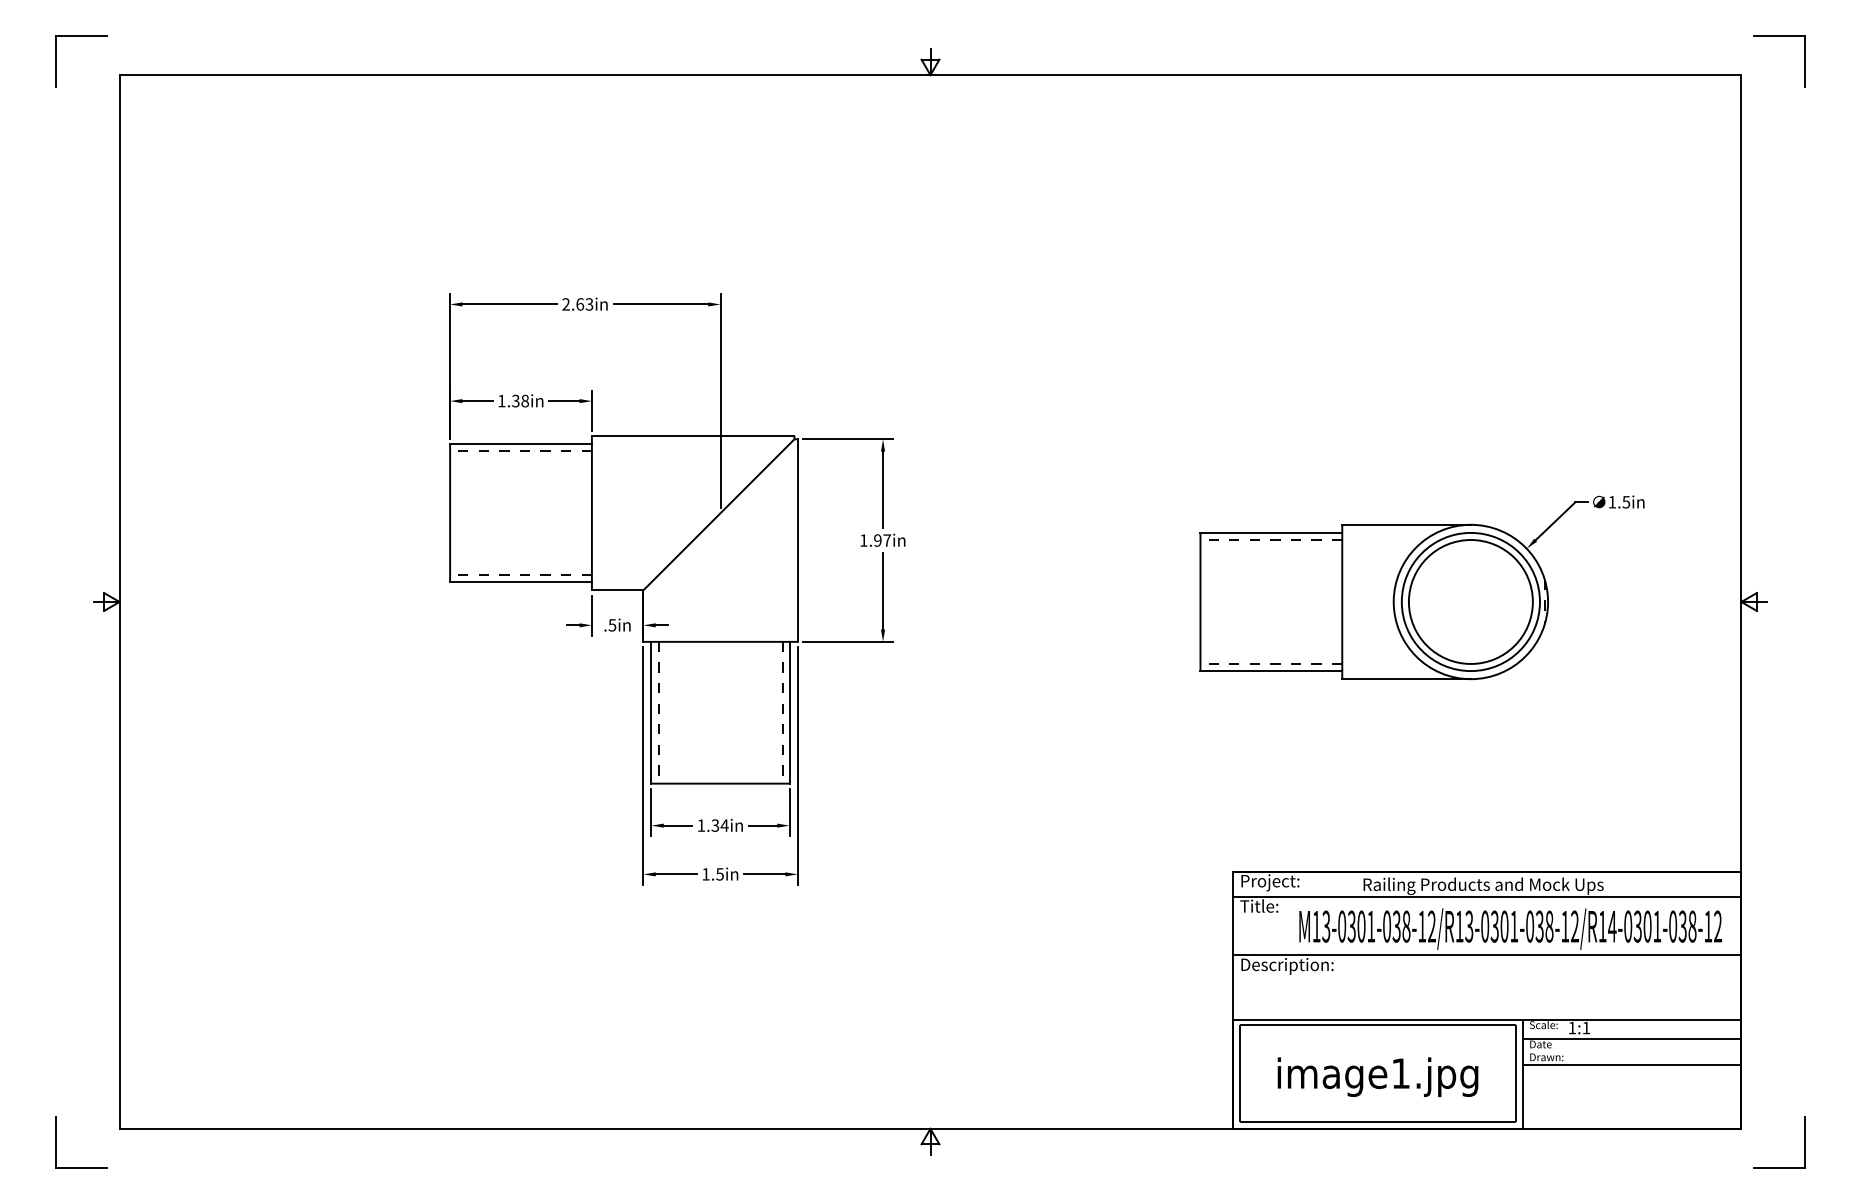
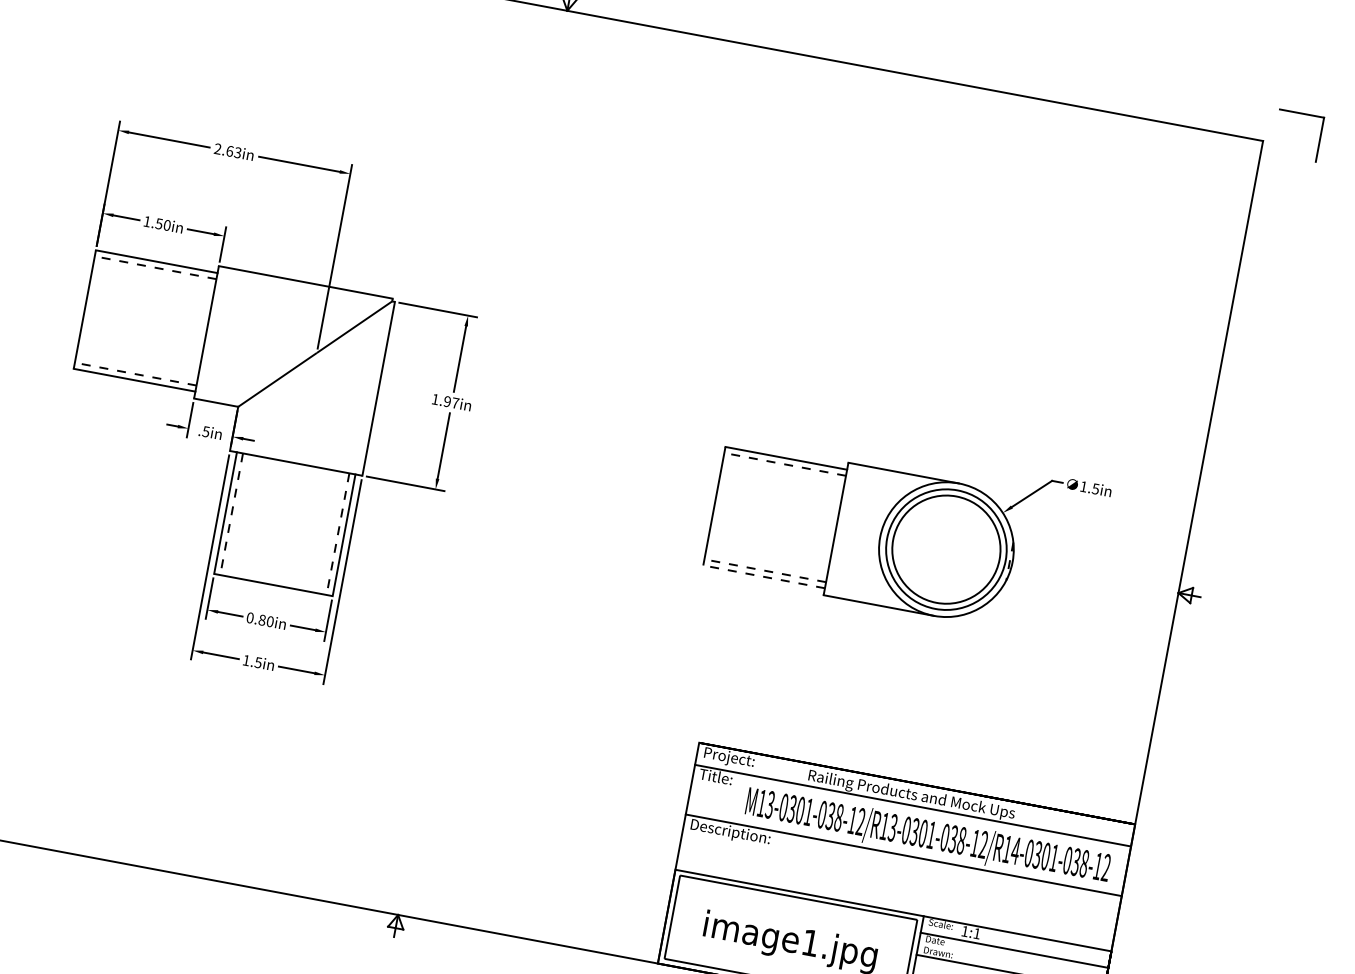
text: (520, 400) -> (163, 224), 1.38in -> 1.50in
line: (1271, 671) -> (764, 577), solid -> dashed
text: (712, 825) -> (259, 619), 1.34in -> 0.80in

